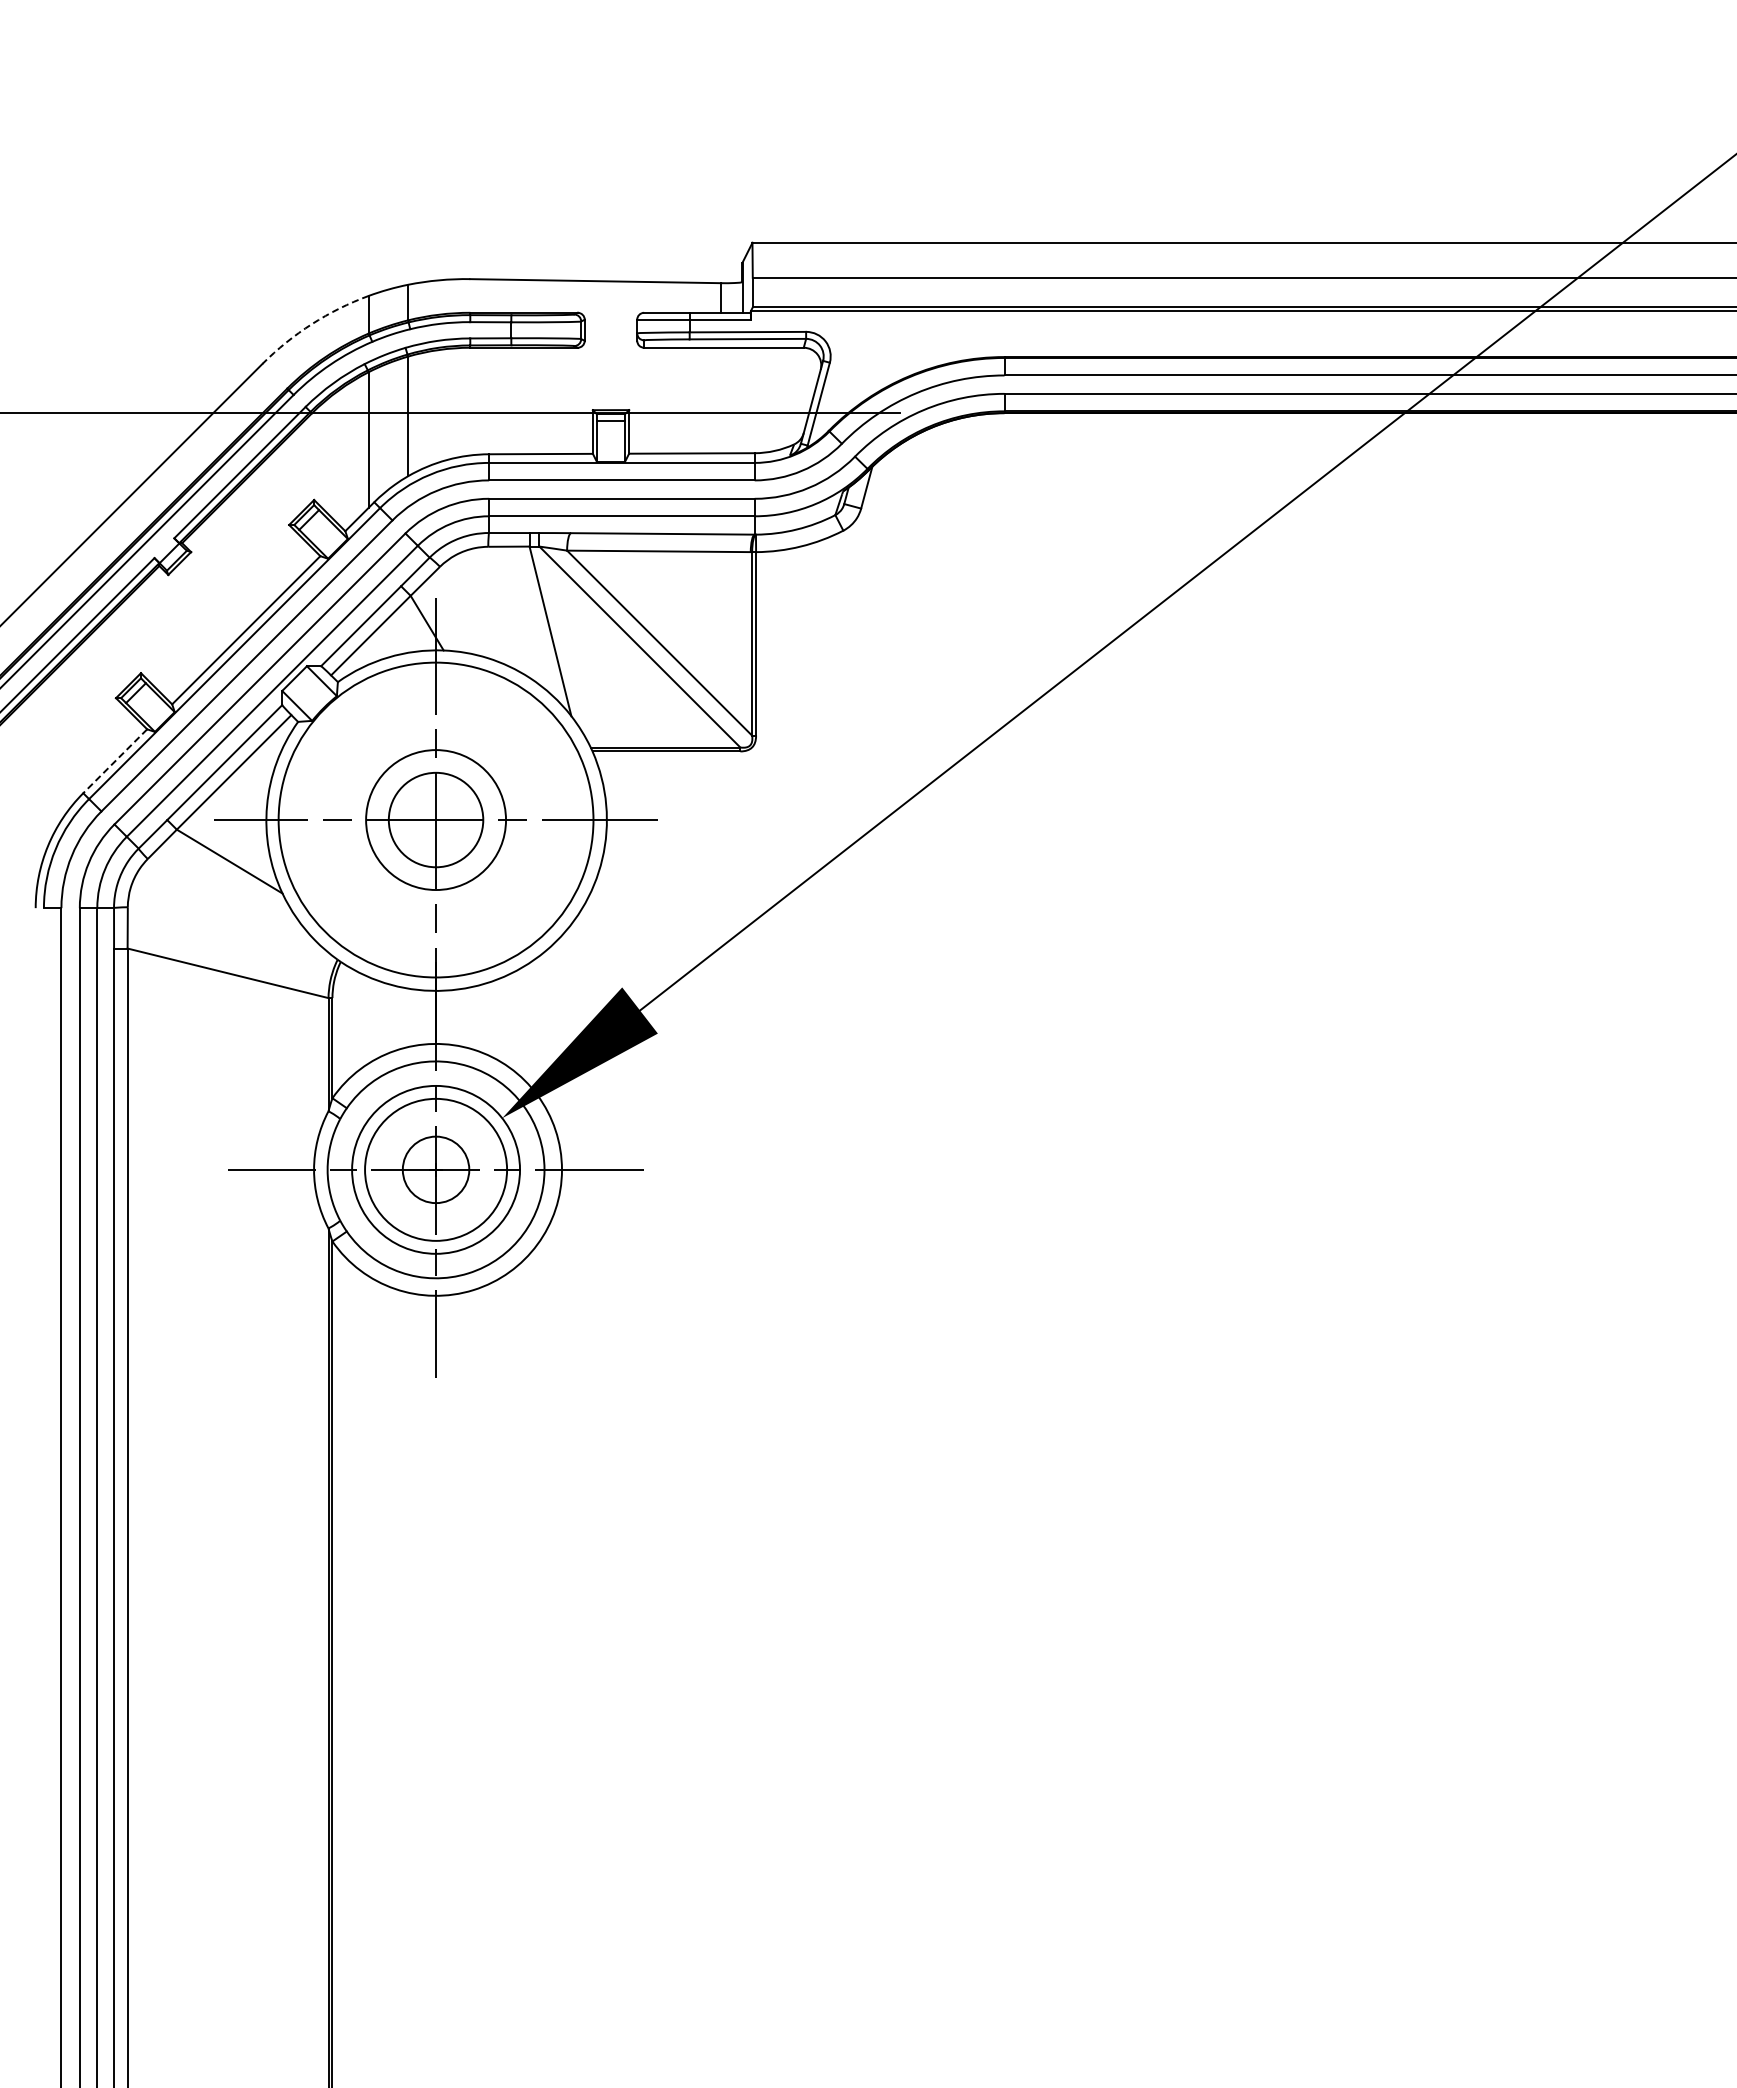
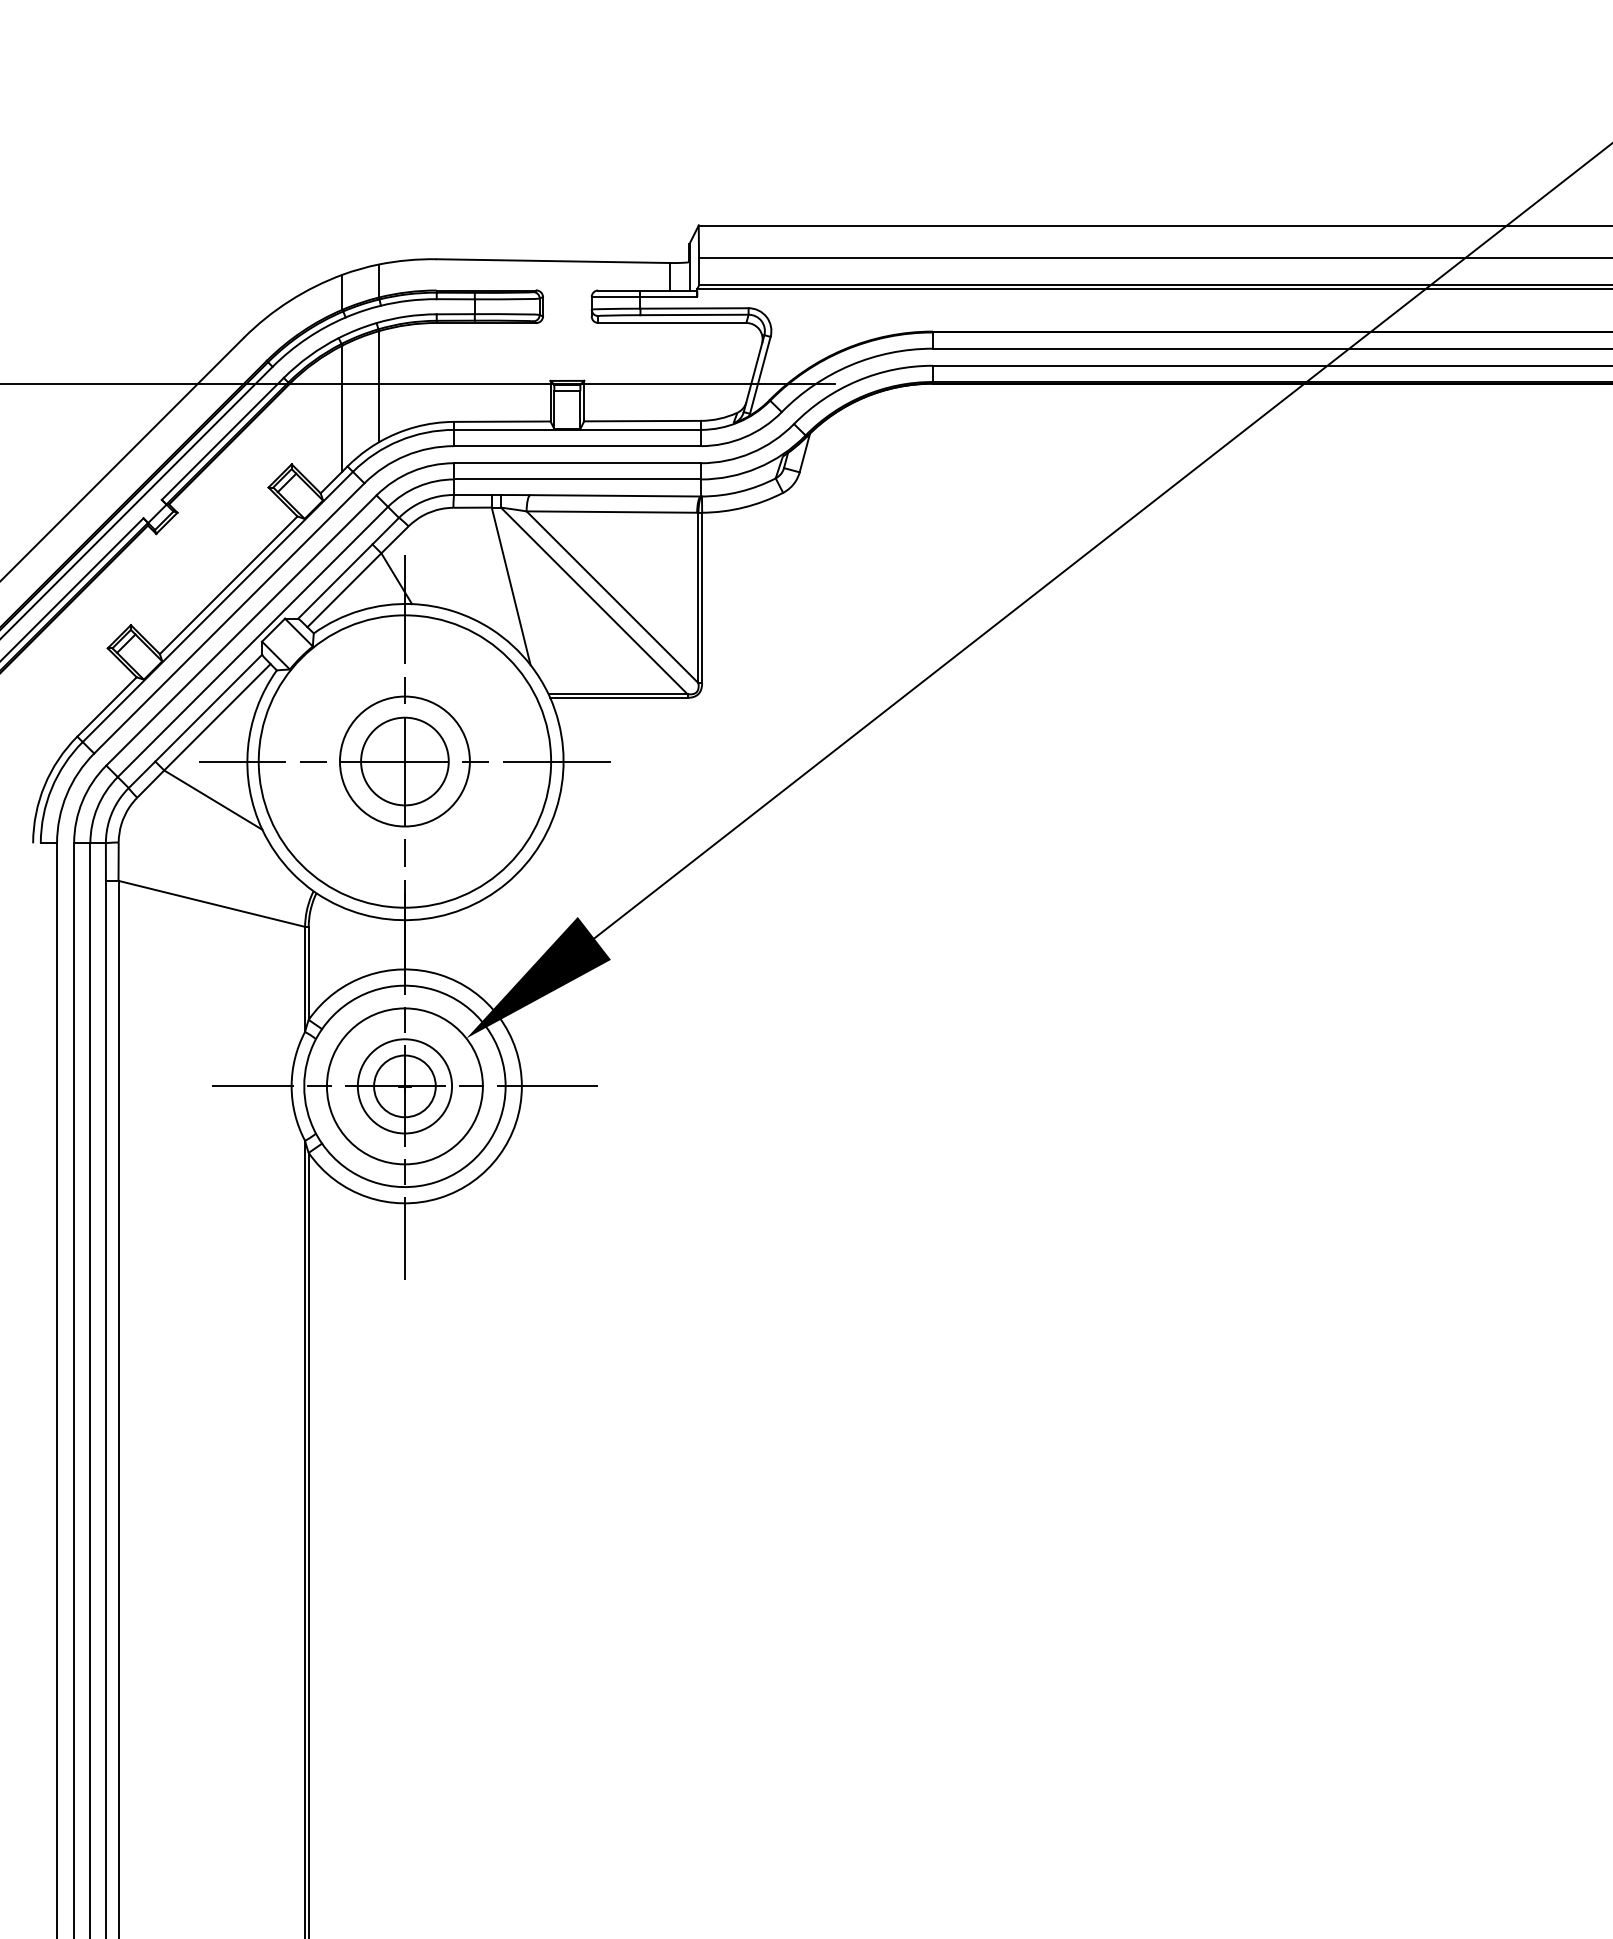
arc: (311, 324) -> (289, 301), dashed -> solid
line: (114, 761) -> (106, 707), dashed -> solid
circle: (435, 1169) -> (404, 1086), size x0.71

